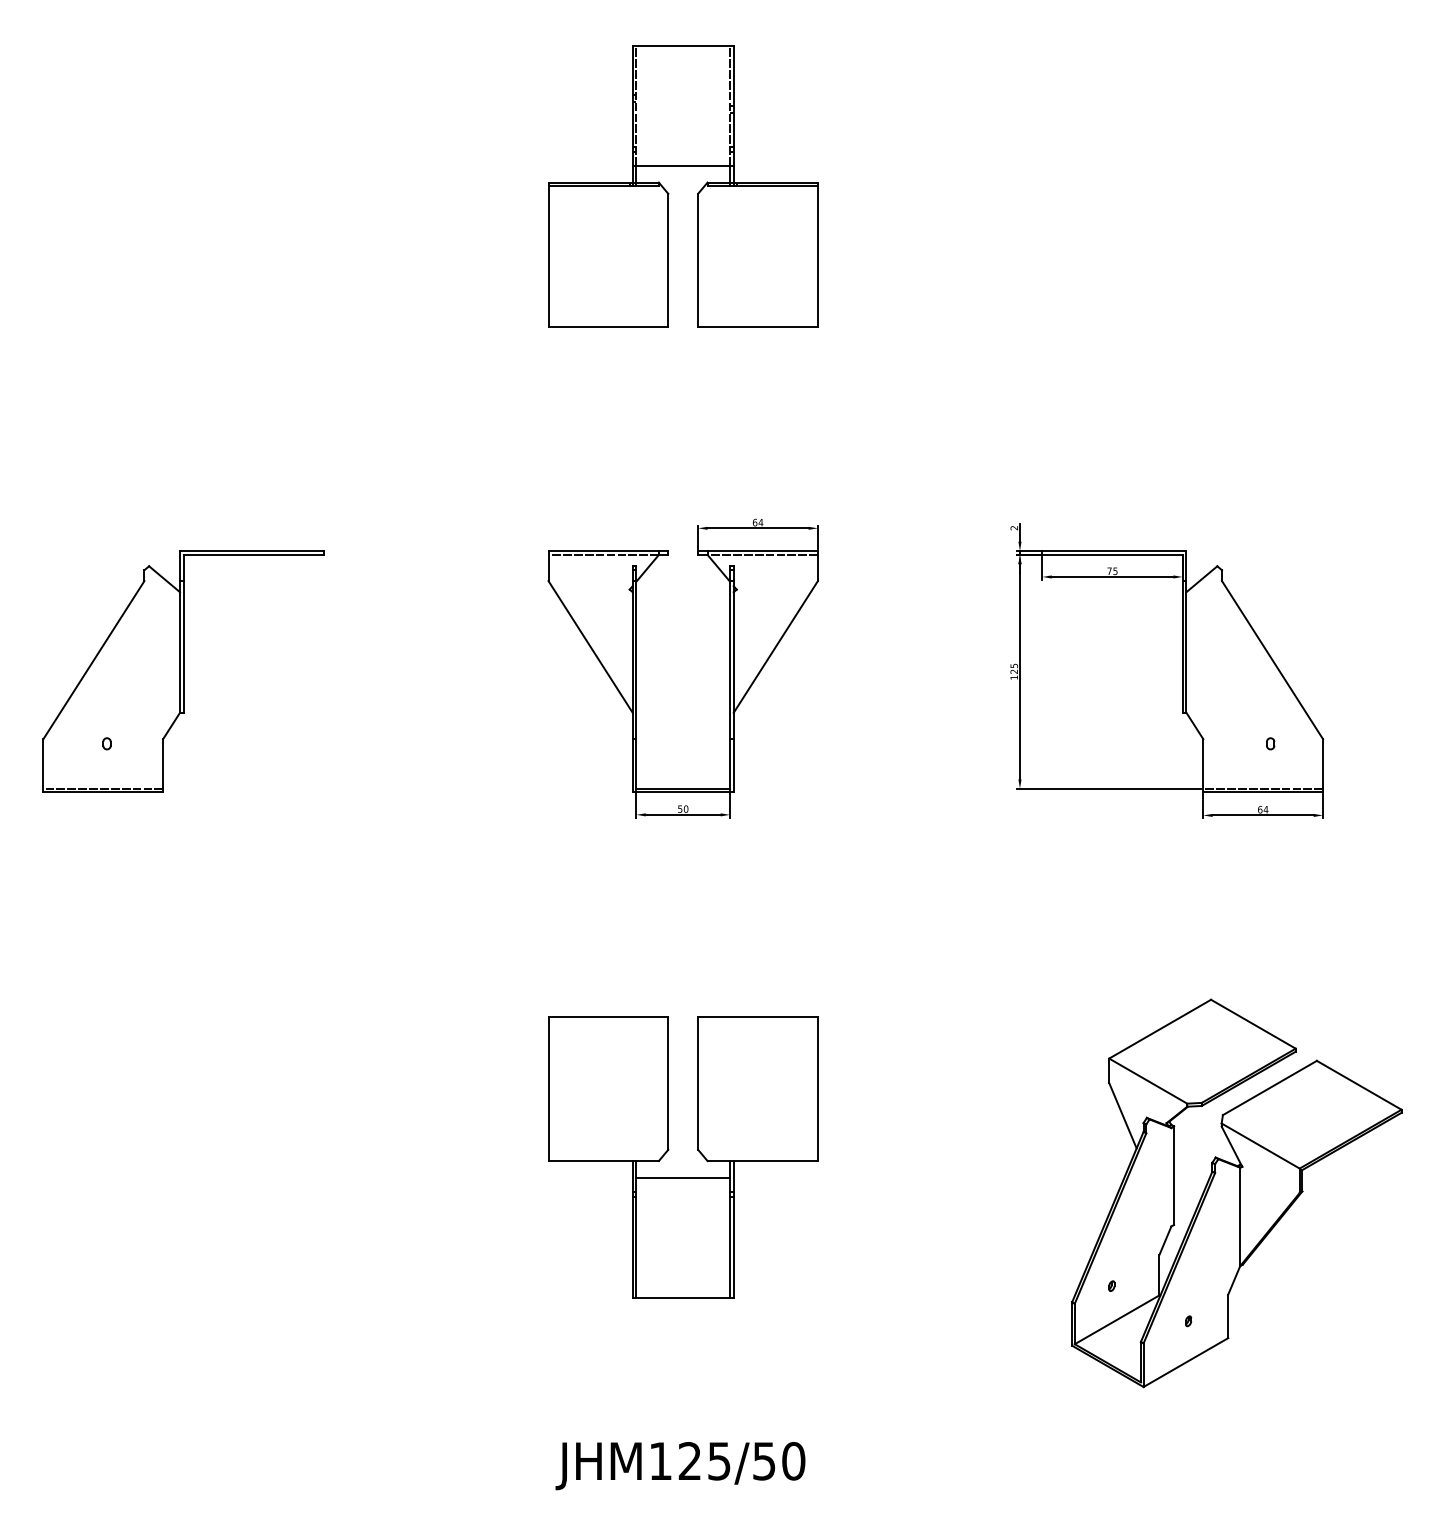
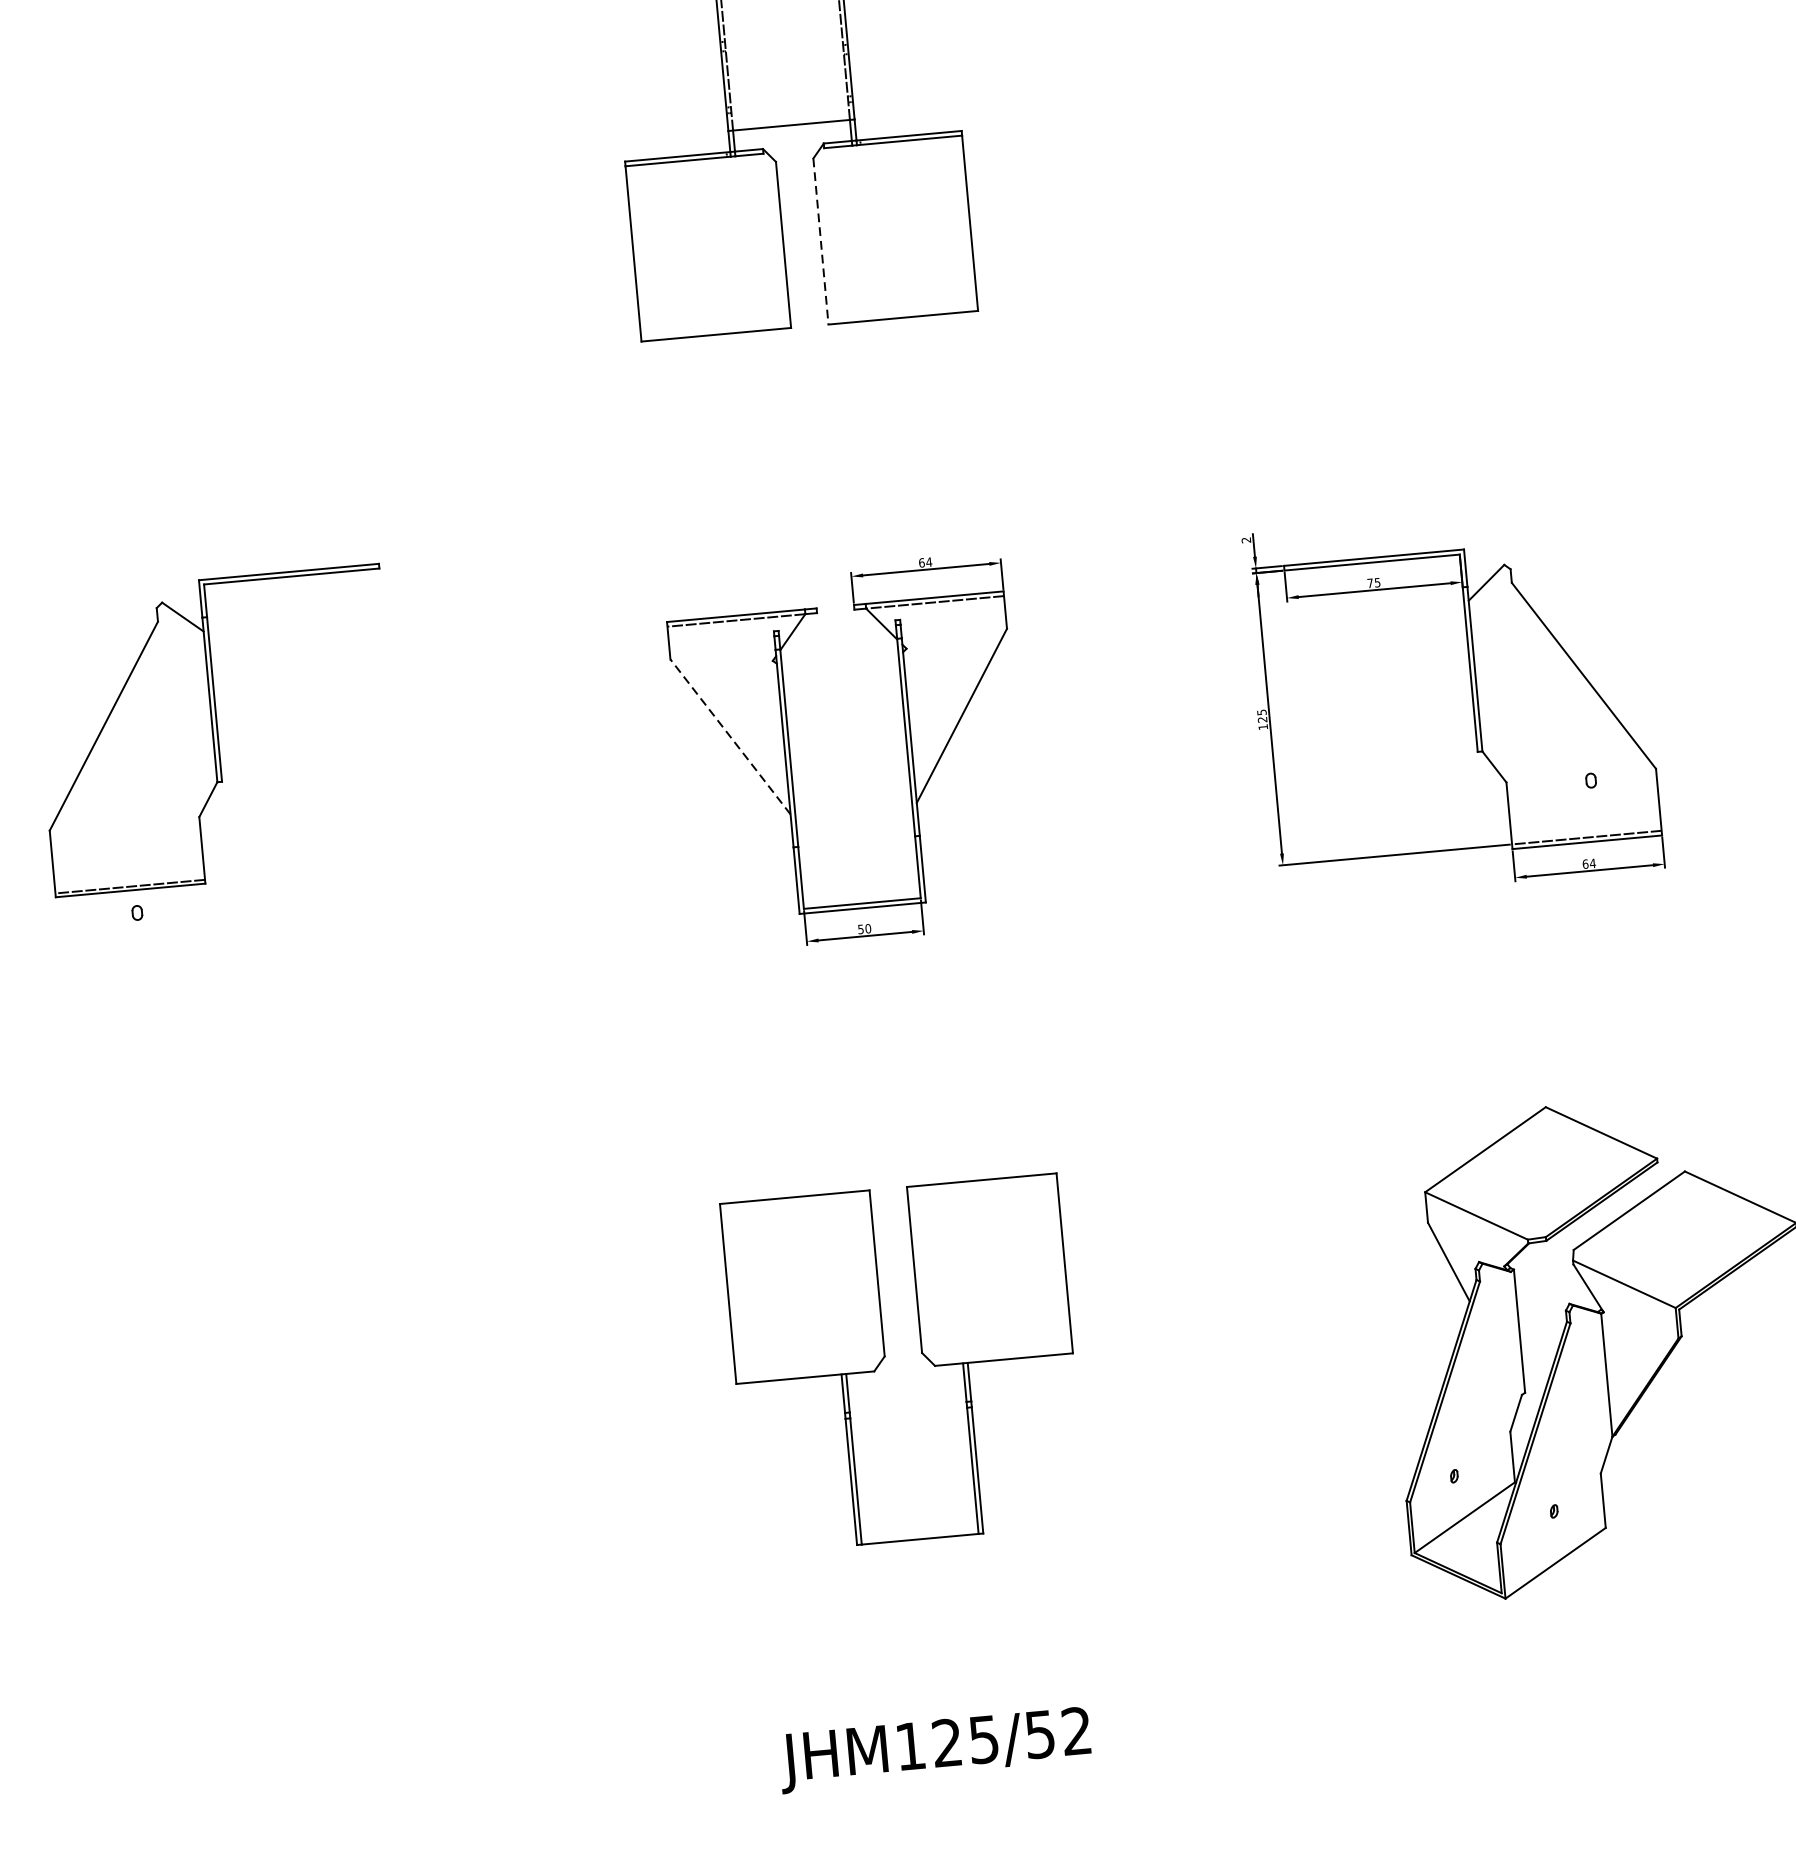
line: (698, 260) -> (821, 241), solid -> dashed
line: (590, 646) -> (730, 736), solid -> dashed
part: (183, 671) -> (217, 730), moved
line: (683, 1177) -> (906, 1389), removed
text: (793, 1461) -> (1076, 1731), JHM125/50 -> JHM125/52

